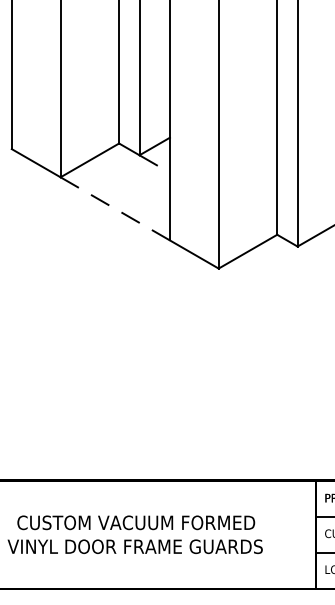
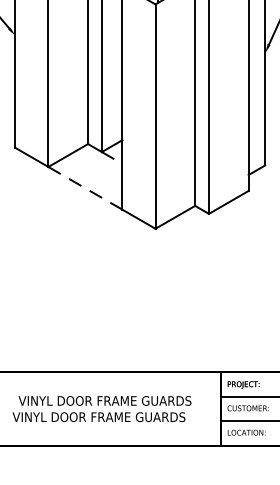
text: (143, 522) -> (104, 400), CUSTOM VACUUM FORMED -> VINYL DOOR FRAME GUARDS

